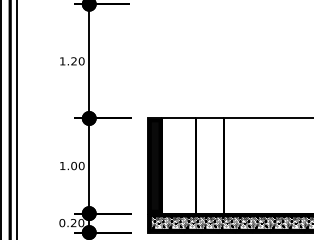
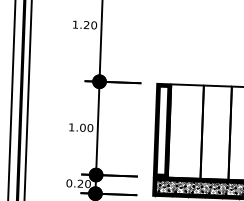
hatch: (154, 165) -> (161, 130), removed

